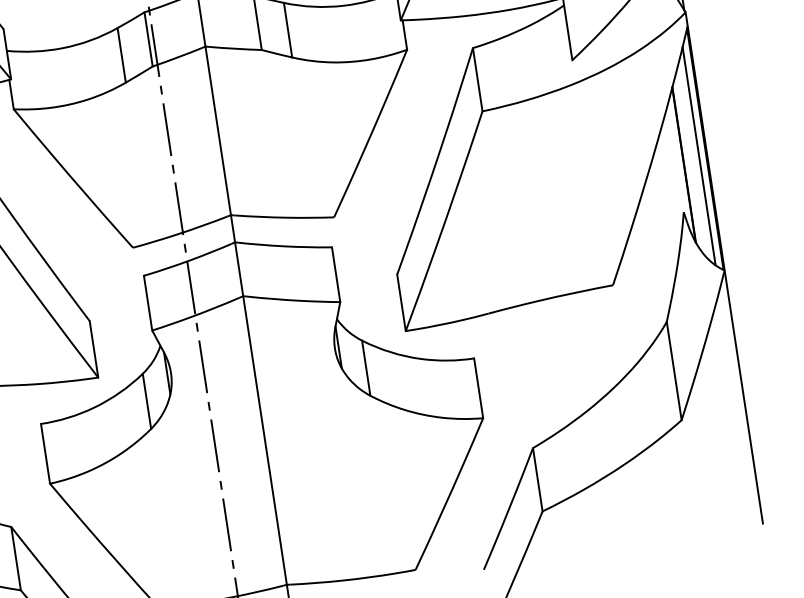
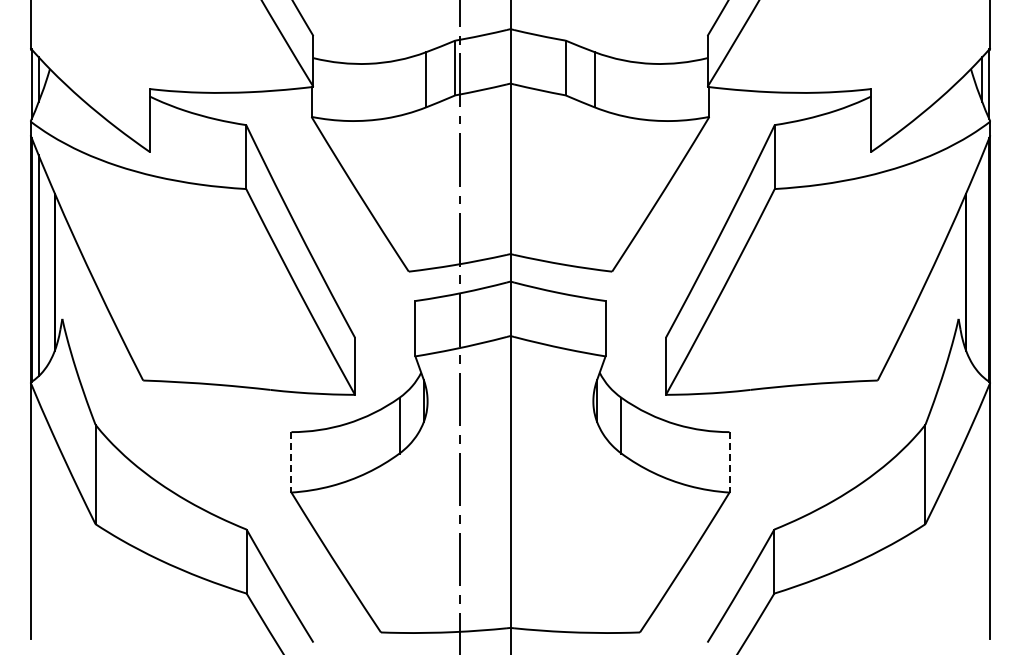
line: (699, 155) -> (982, 265), removed
line: (478, 388) -> (729, 462), solid -> dashed
line: (45, 453) -> (291, 462), solid -> dashed

